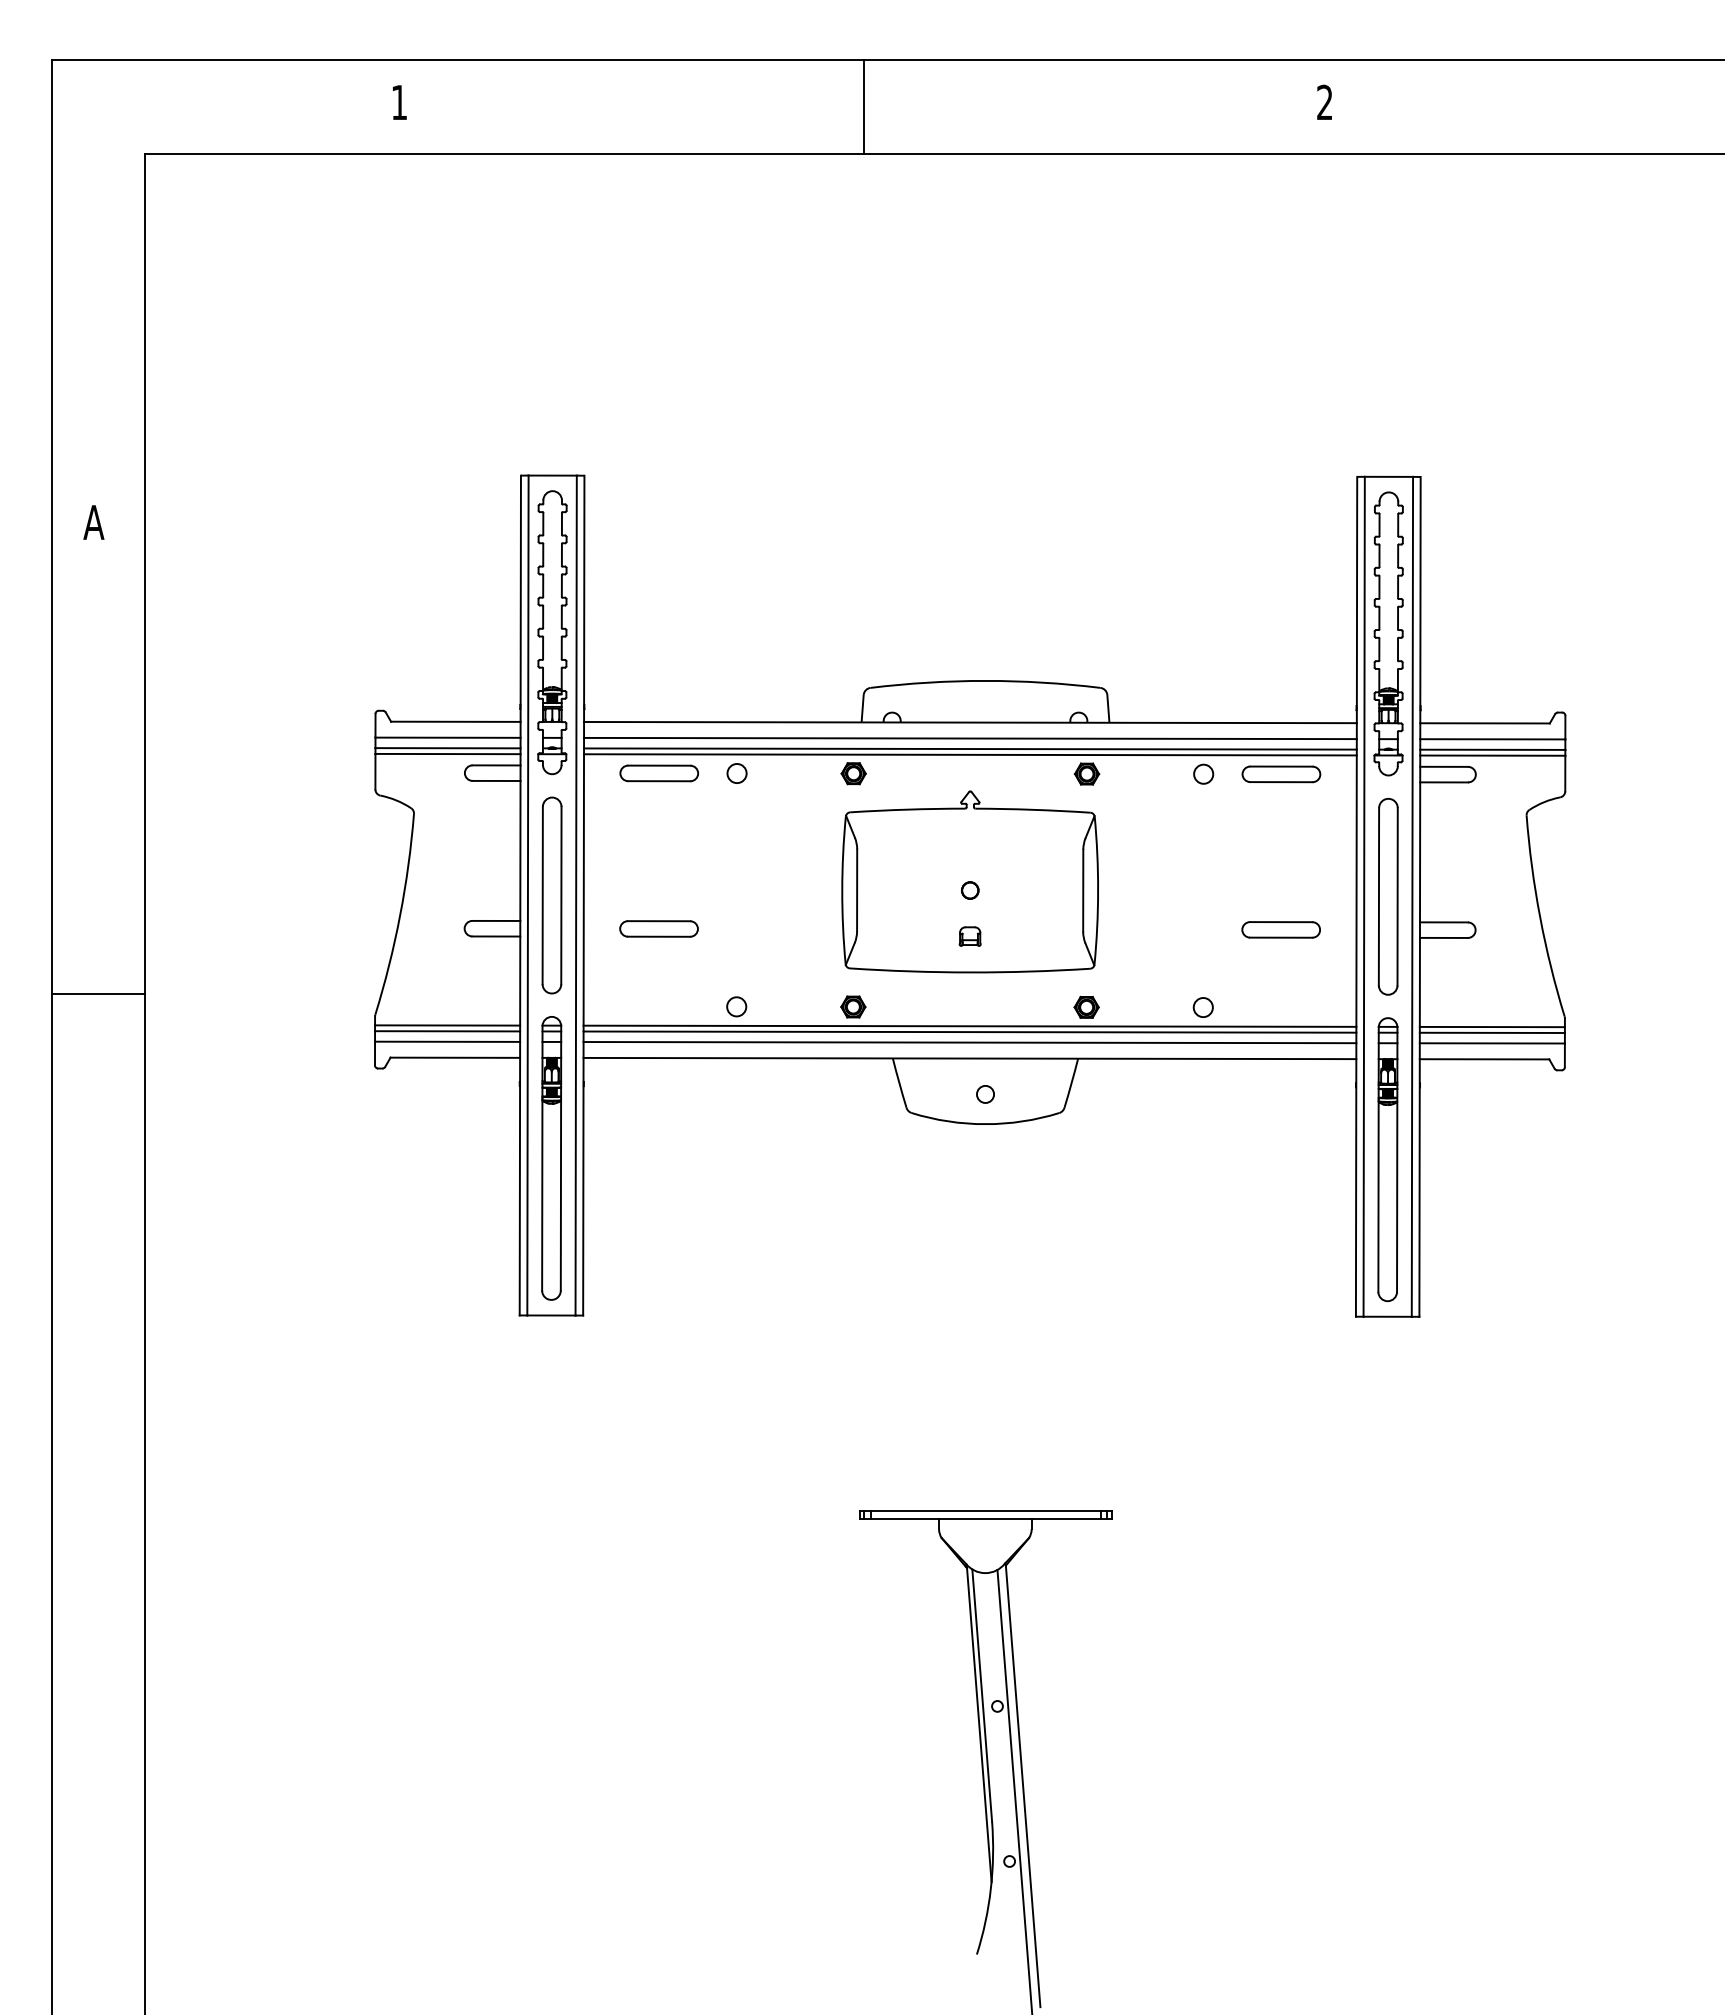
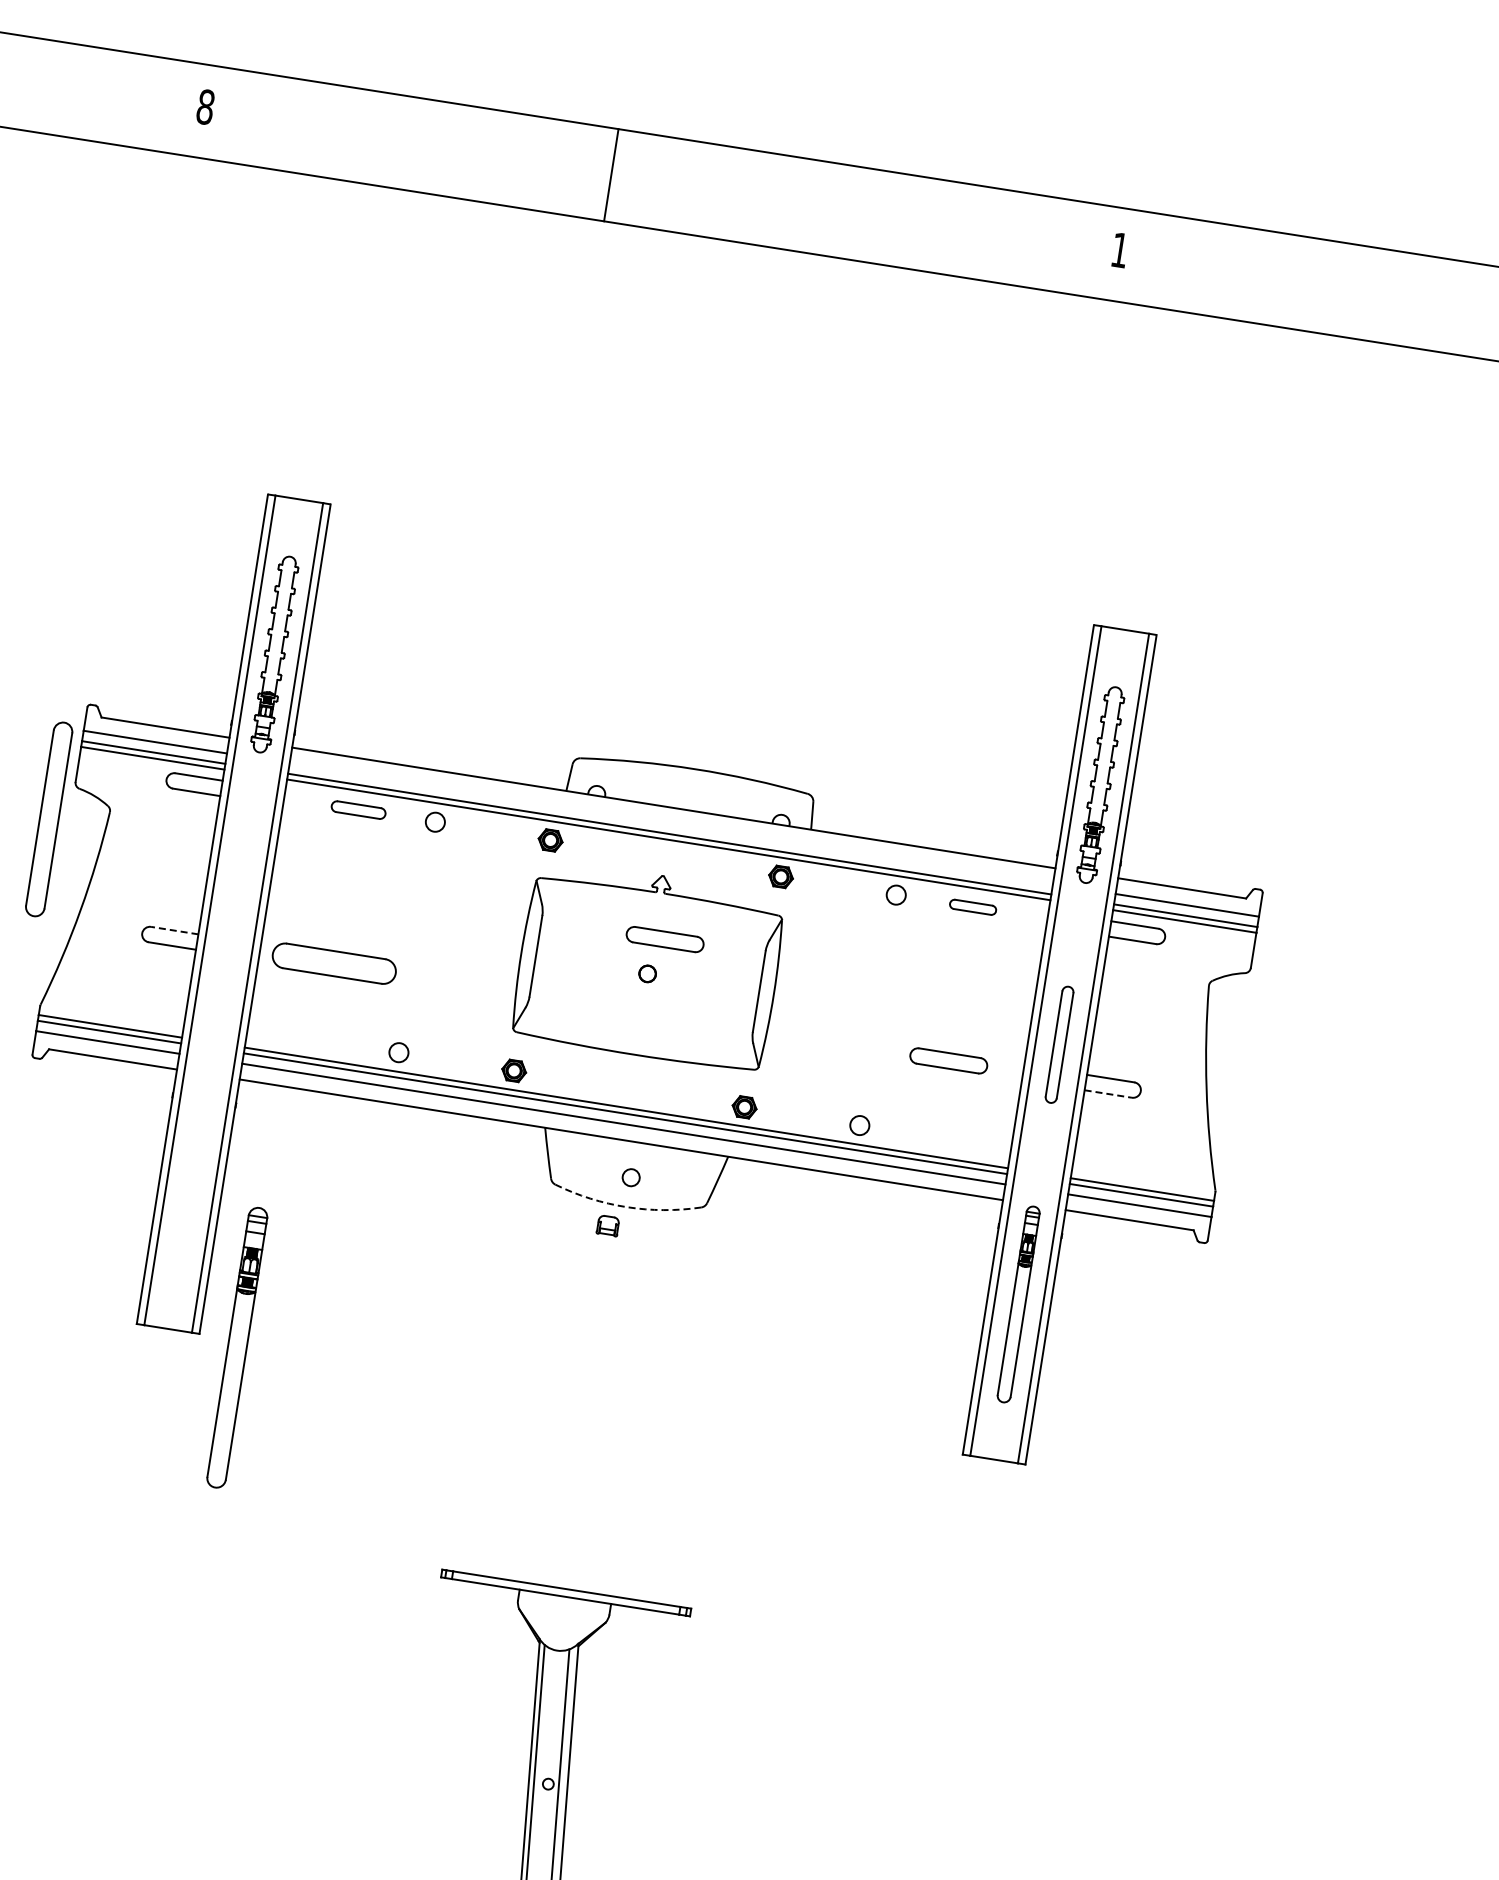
text: (1324, 101) -> (1119, 249), 2 -> 1
text: (399, 102) -> (205, 107), 1 -> 8
line: (863, 106) -> (611, 174), moved
part: (552, 632) -> (274, 654), size x0.7
part: (1388, 633) -> (1100, 784), size x0.7
line: (970, 738) -> (671, 823), removed
part: (659, 773) -> (358, 810), size x0.7
part: (1281, 774) -> (973, 907), size x0.6
part: (981, 853) -> (664, 939), added
part: (551, 895) -> (48, 819), moved
part: (1387, 896) -> (1058, 1044), size x0.6
line: (496, 920) -> (174, 930), solid -> dashed
part: (658, 928) -> (333, 963), size x1.6
part: (969, 936) -> (607, 1225), moved
line: (1443, 937) -> (1107, 1093), solid -> dashed
arc: (985, 1124) -> (626, 1207), solid -> dashed
part: (551, 1158) -> (237, 1347), moved
part: (1387, 1159) -> (1018, 1304), size x0.7

